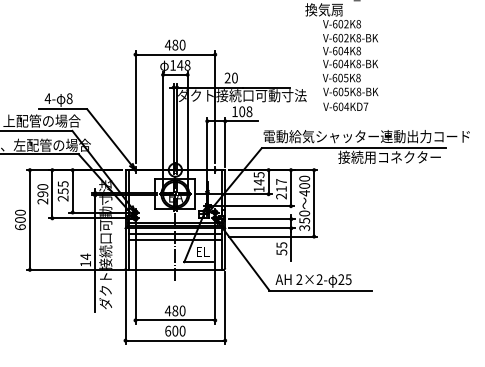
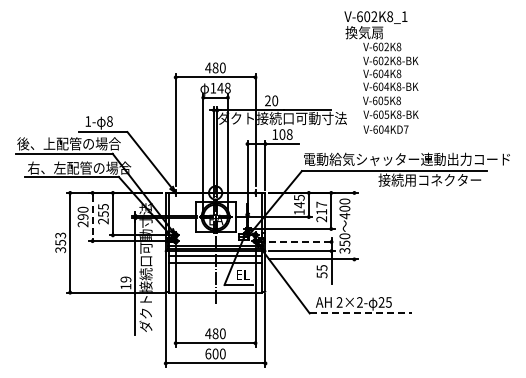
text: (47, 98) -> (87, 121), 4- -> 1-
line: (52, 194) -> (92, 217), solid -> dashed
line: (314, 202) -> (354, 225), removed
line: (262, 218) -> (302, 241), solid -> dashed
text: (20, 219) -> (60, 242), 600 -> 353
text: (85, 256) -> (125, 279), 14 -> 19
line: (321, 290) -> (361, 313), solid -> dashed

